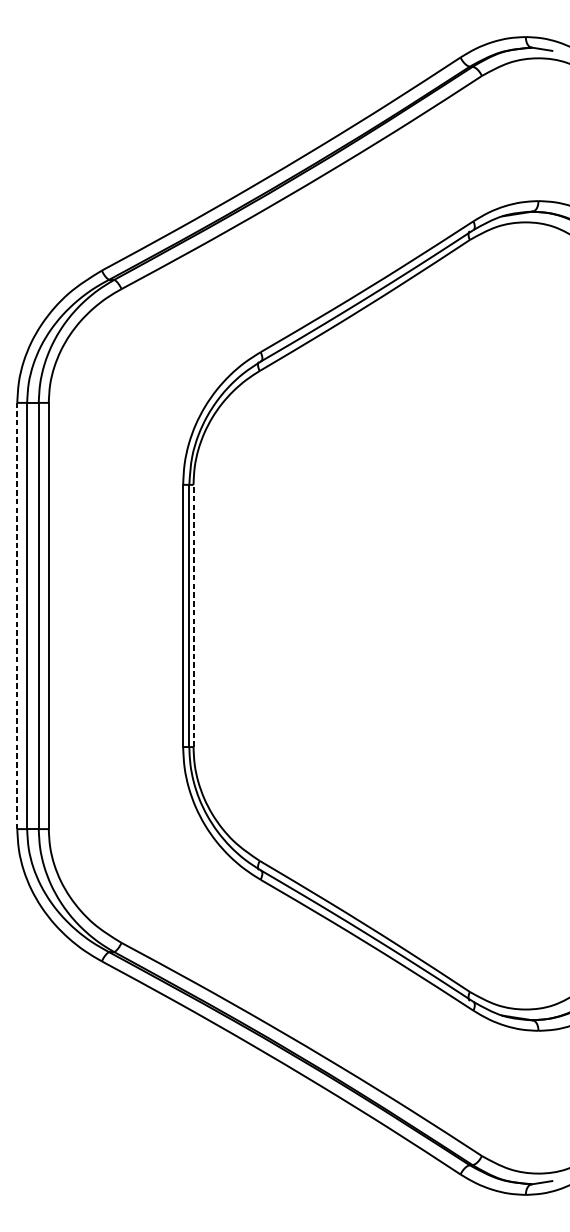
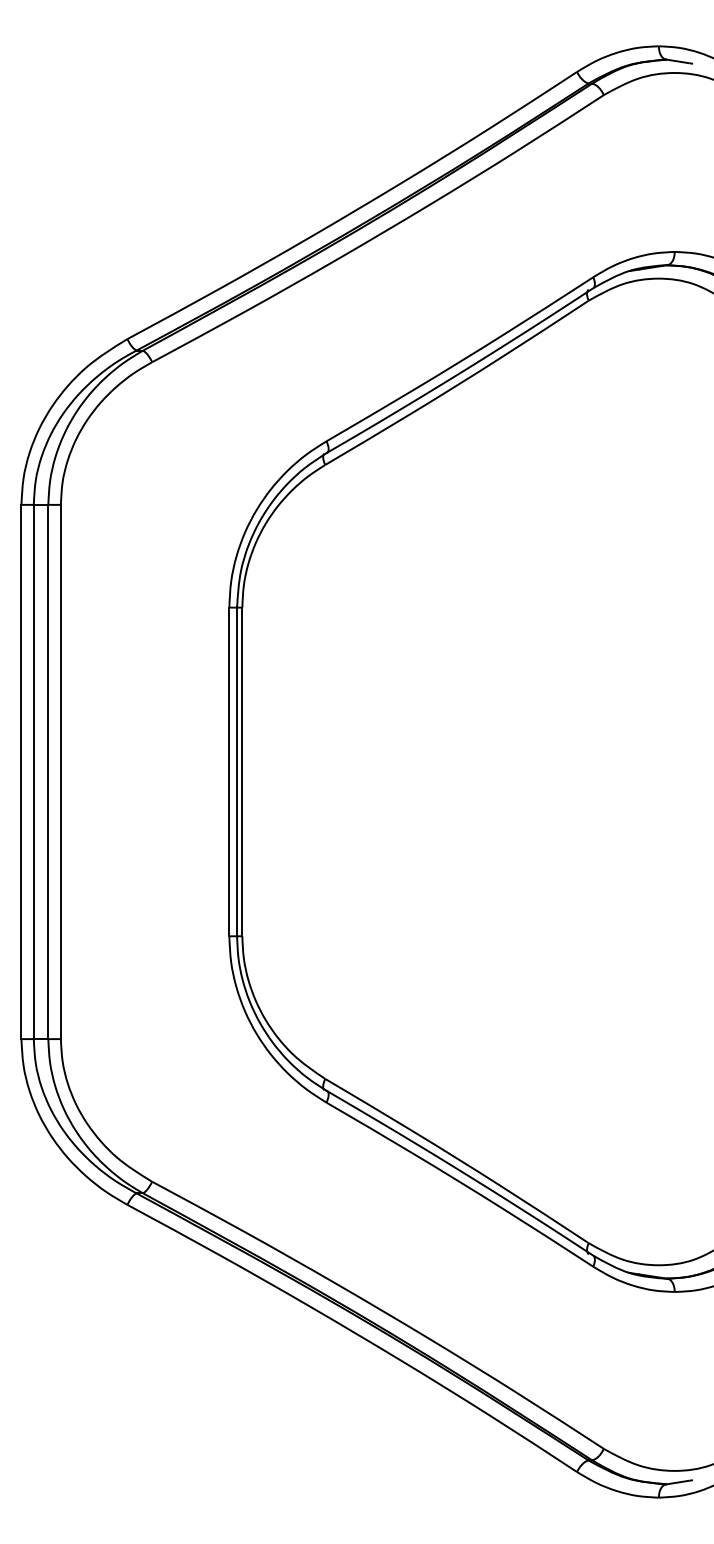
line: (17, 615) -> (21, 771), dashed -> solid
line: (193, 615) -> (242, 771), dashed -> solid

